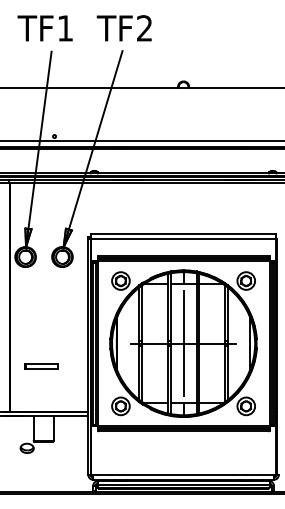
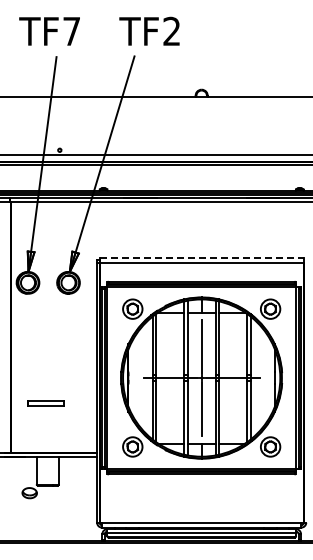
text: (124, 27) -> (149, 30), moved
text: (65, 28) -> (71, 31), TF1 -> TF7
line: (184, 234) -> (202, 257), solid -> dashed

